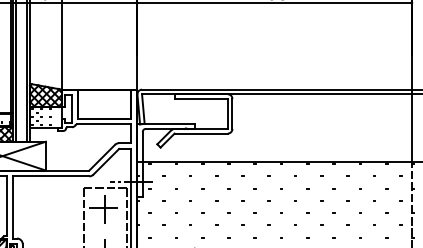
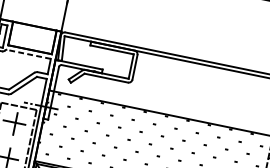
line: (103, 124) -> (28, 54), solid -> dashed

